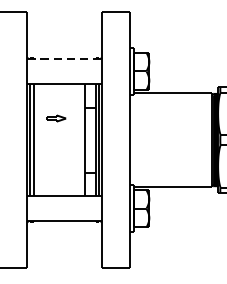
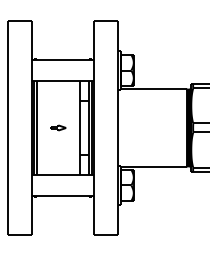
line: (65, 59) -> (63, 60), dashed -> solid
part: (56, 117) -> (58, 127), moved

